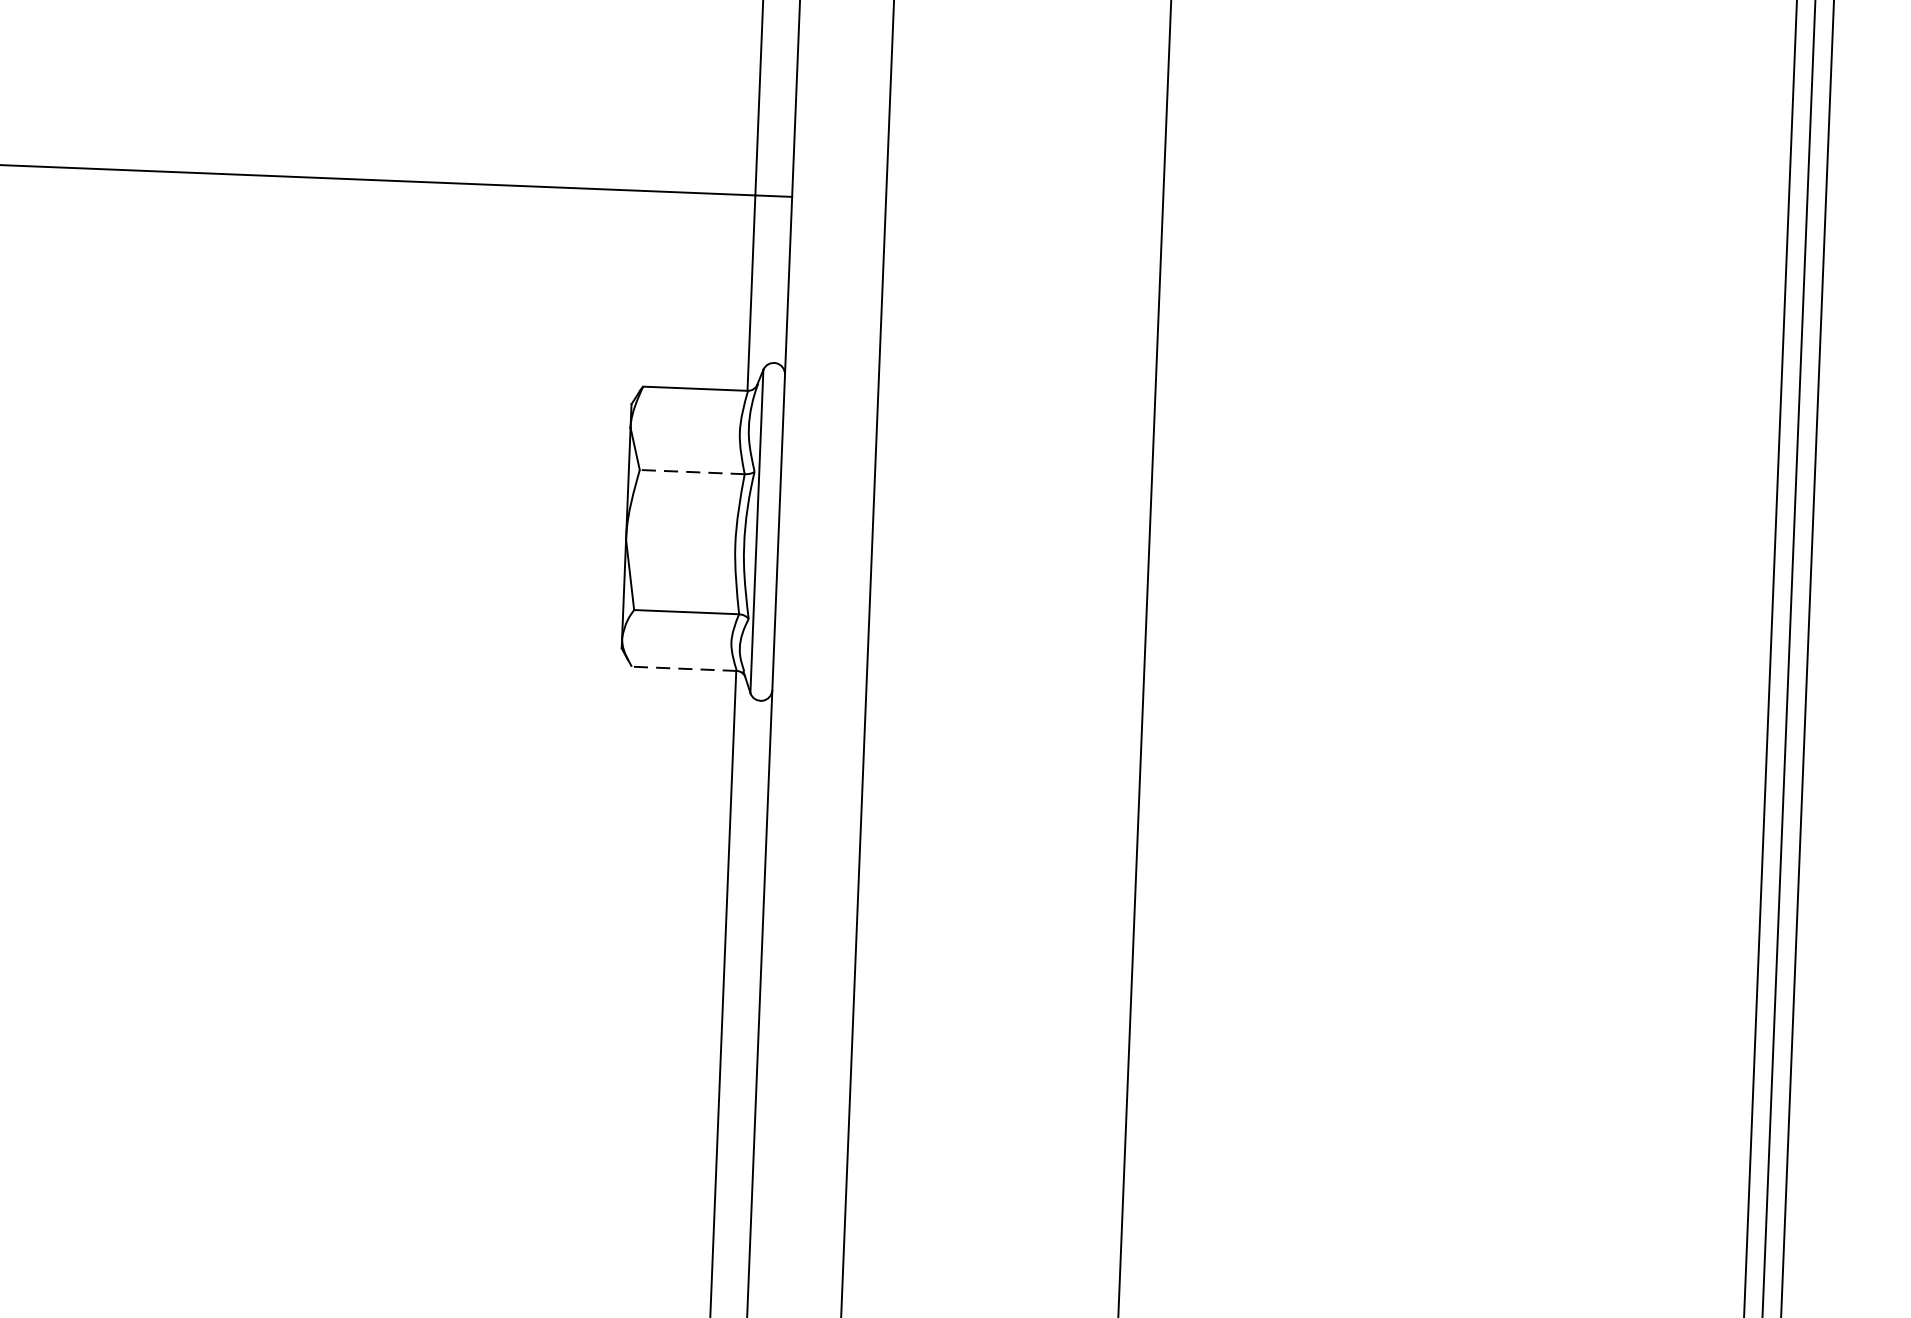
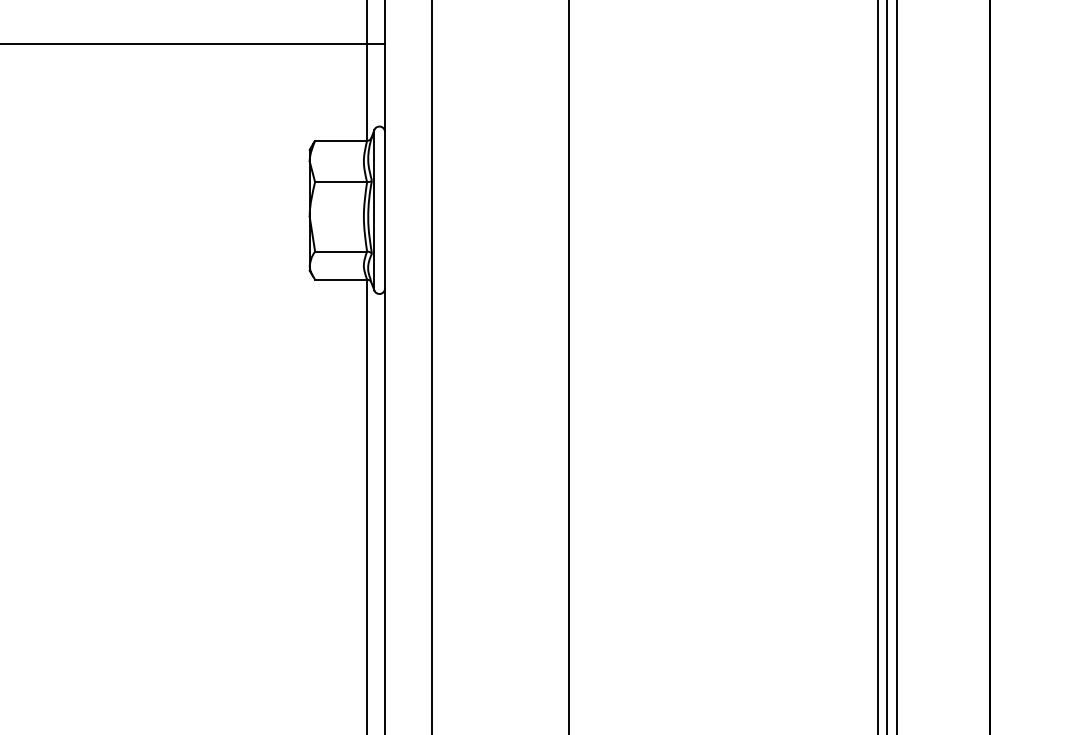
line: (693, 472) -> (341, 182), dashed -> solid
line: (685, 668) -> (341, 279), dashed -> solid

